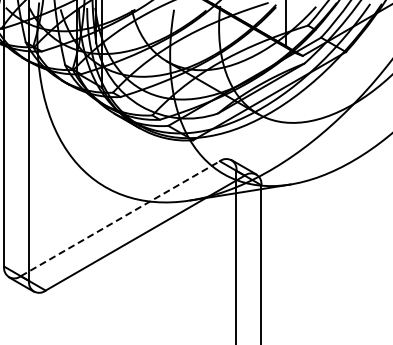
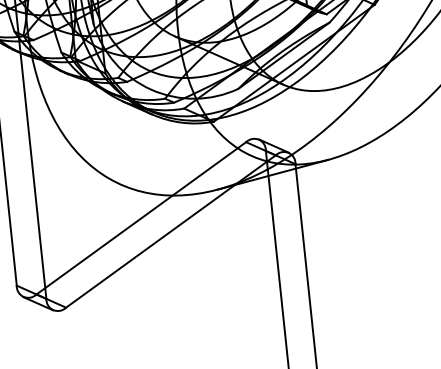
line: (120, 218) -> (141, 218), dashed -> solid

